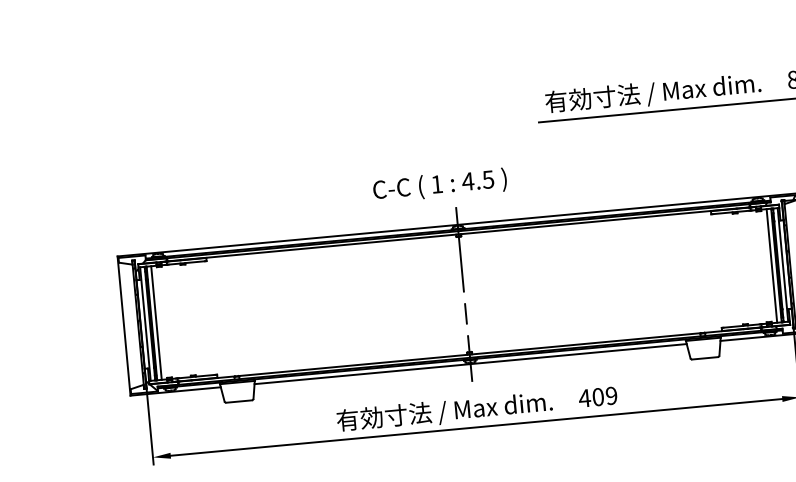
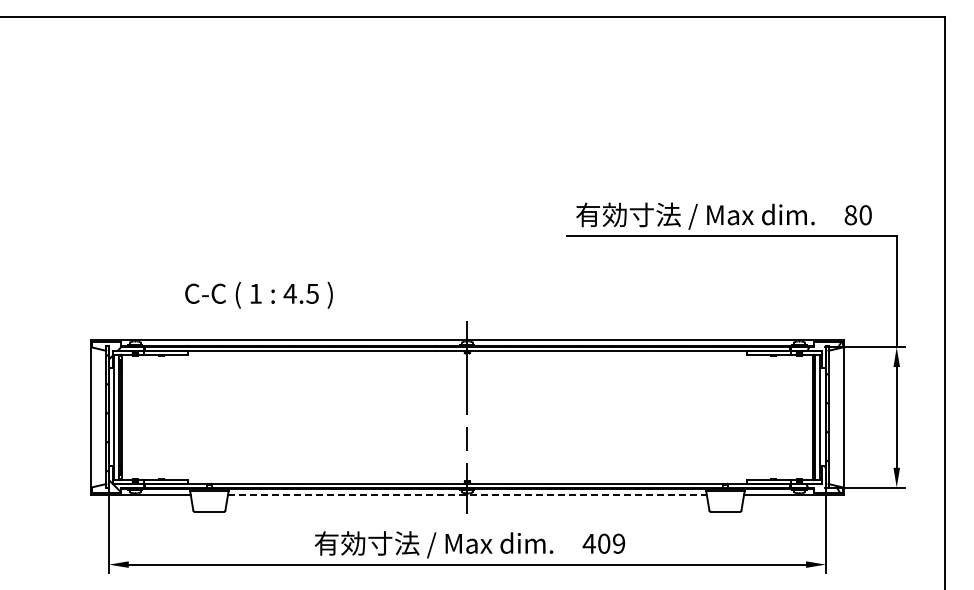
text: (439, 184) -> (258, 294), moved
line: (772, 265) -> (808, 417), removed
line: (156, 323) -> (126, 417), removed
line: (470, 364) -> (467, 494), solid -> dashed

